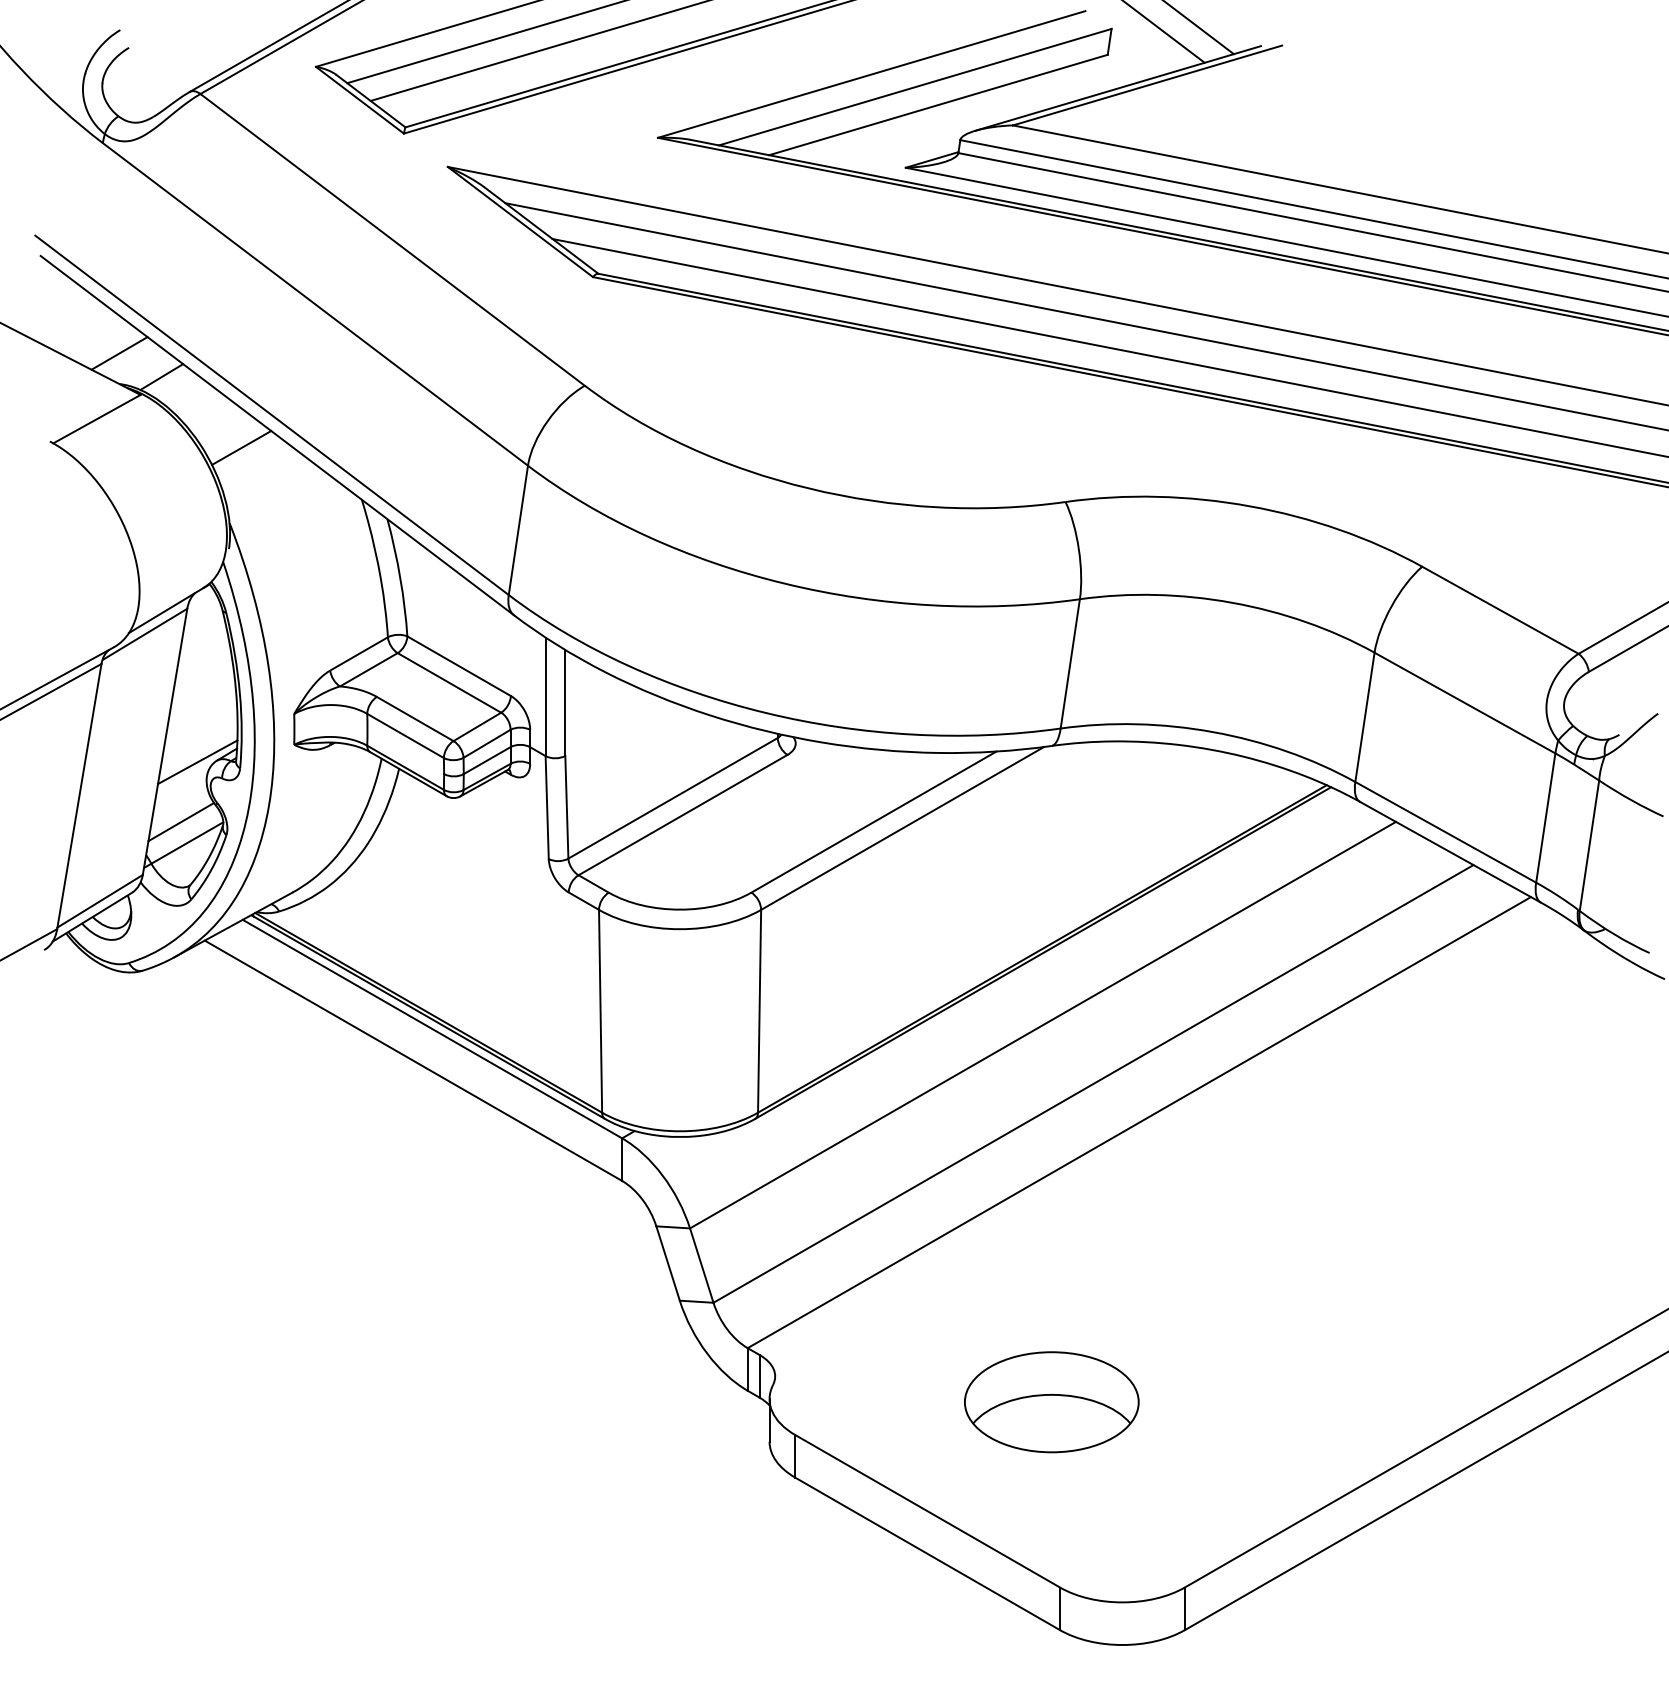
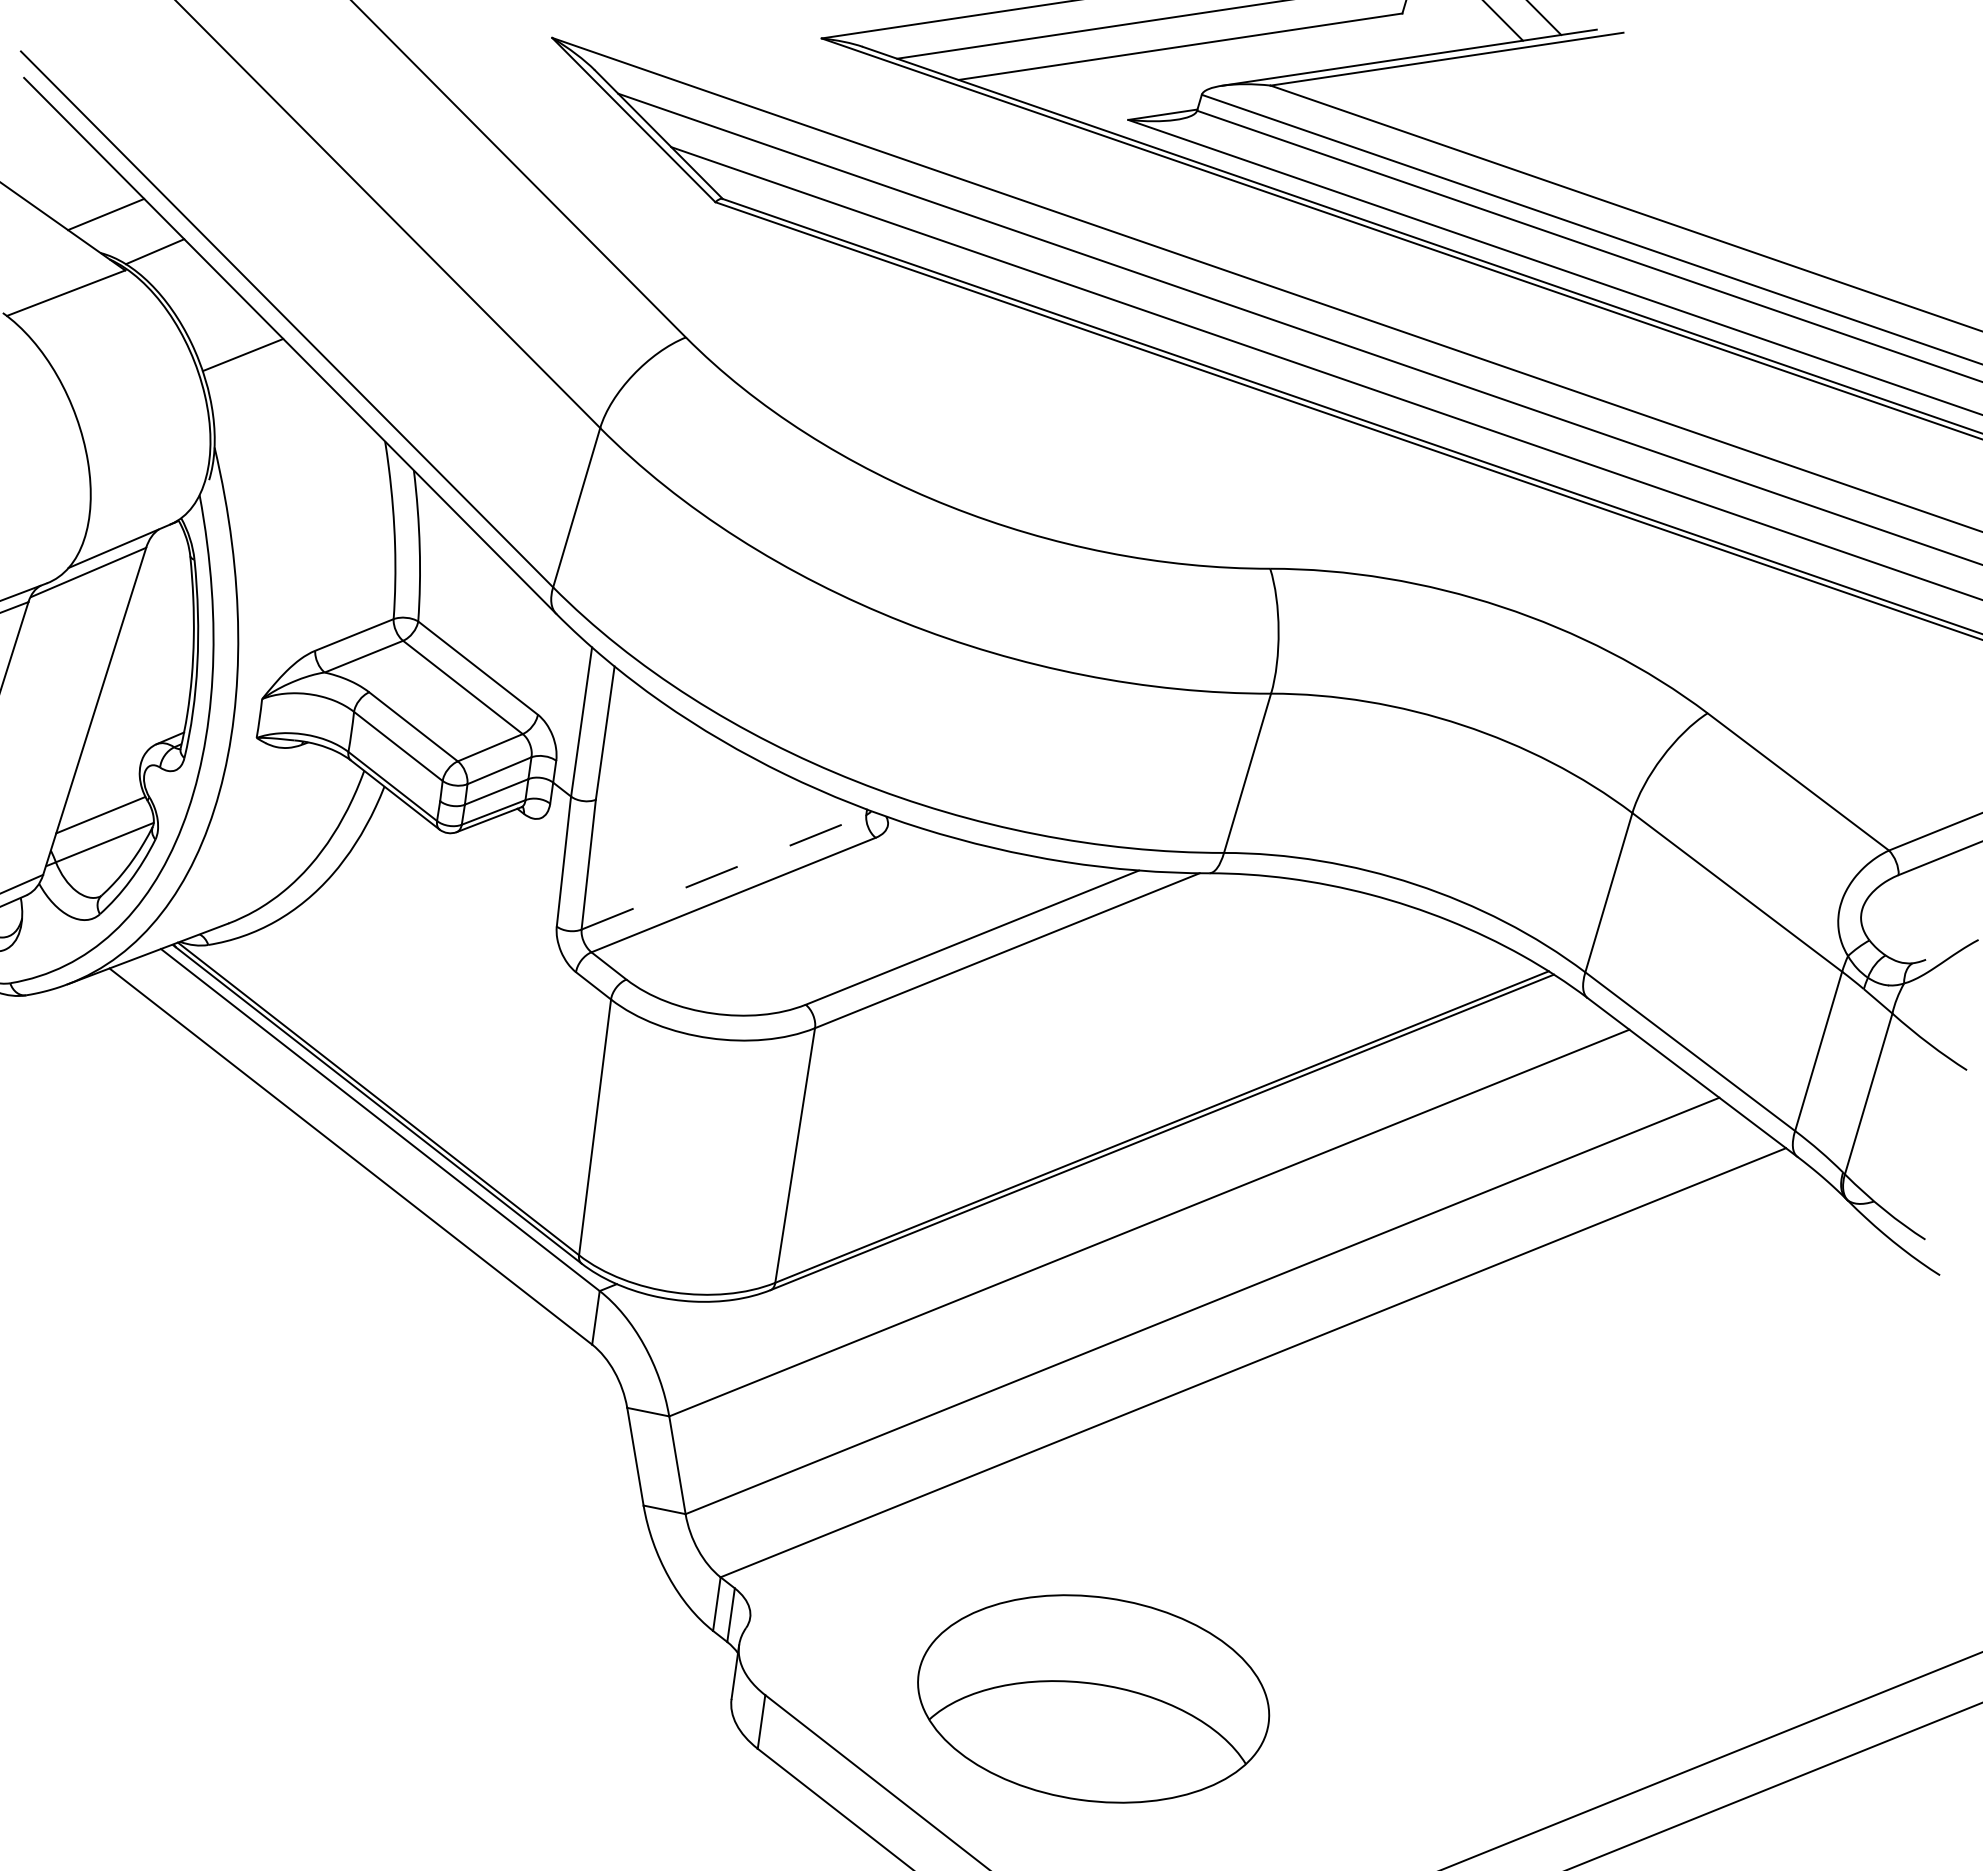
line: (197, 762) -> (131, 743), removed
line: (673, 798) -> (724, 872), solid -> dashed
part: (1051, 1402) -> (1093, 1699), size x1.6

